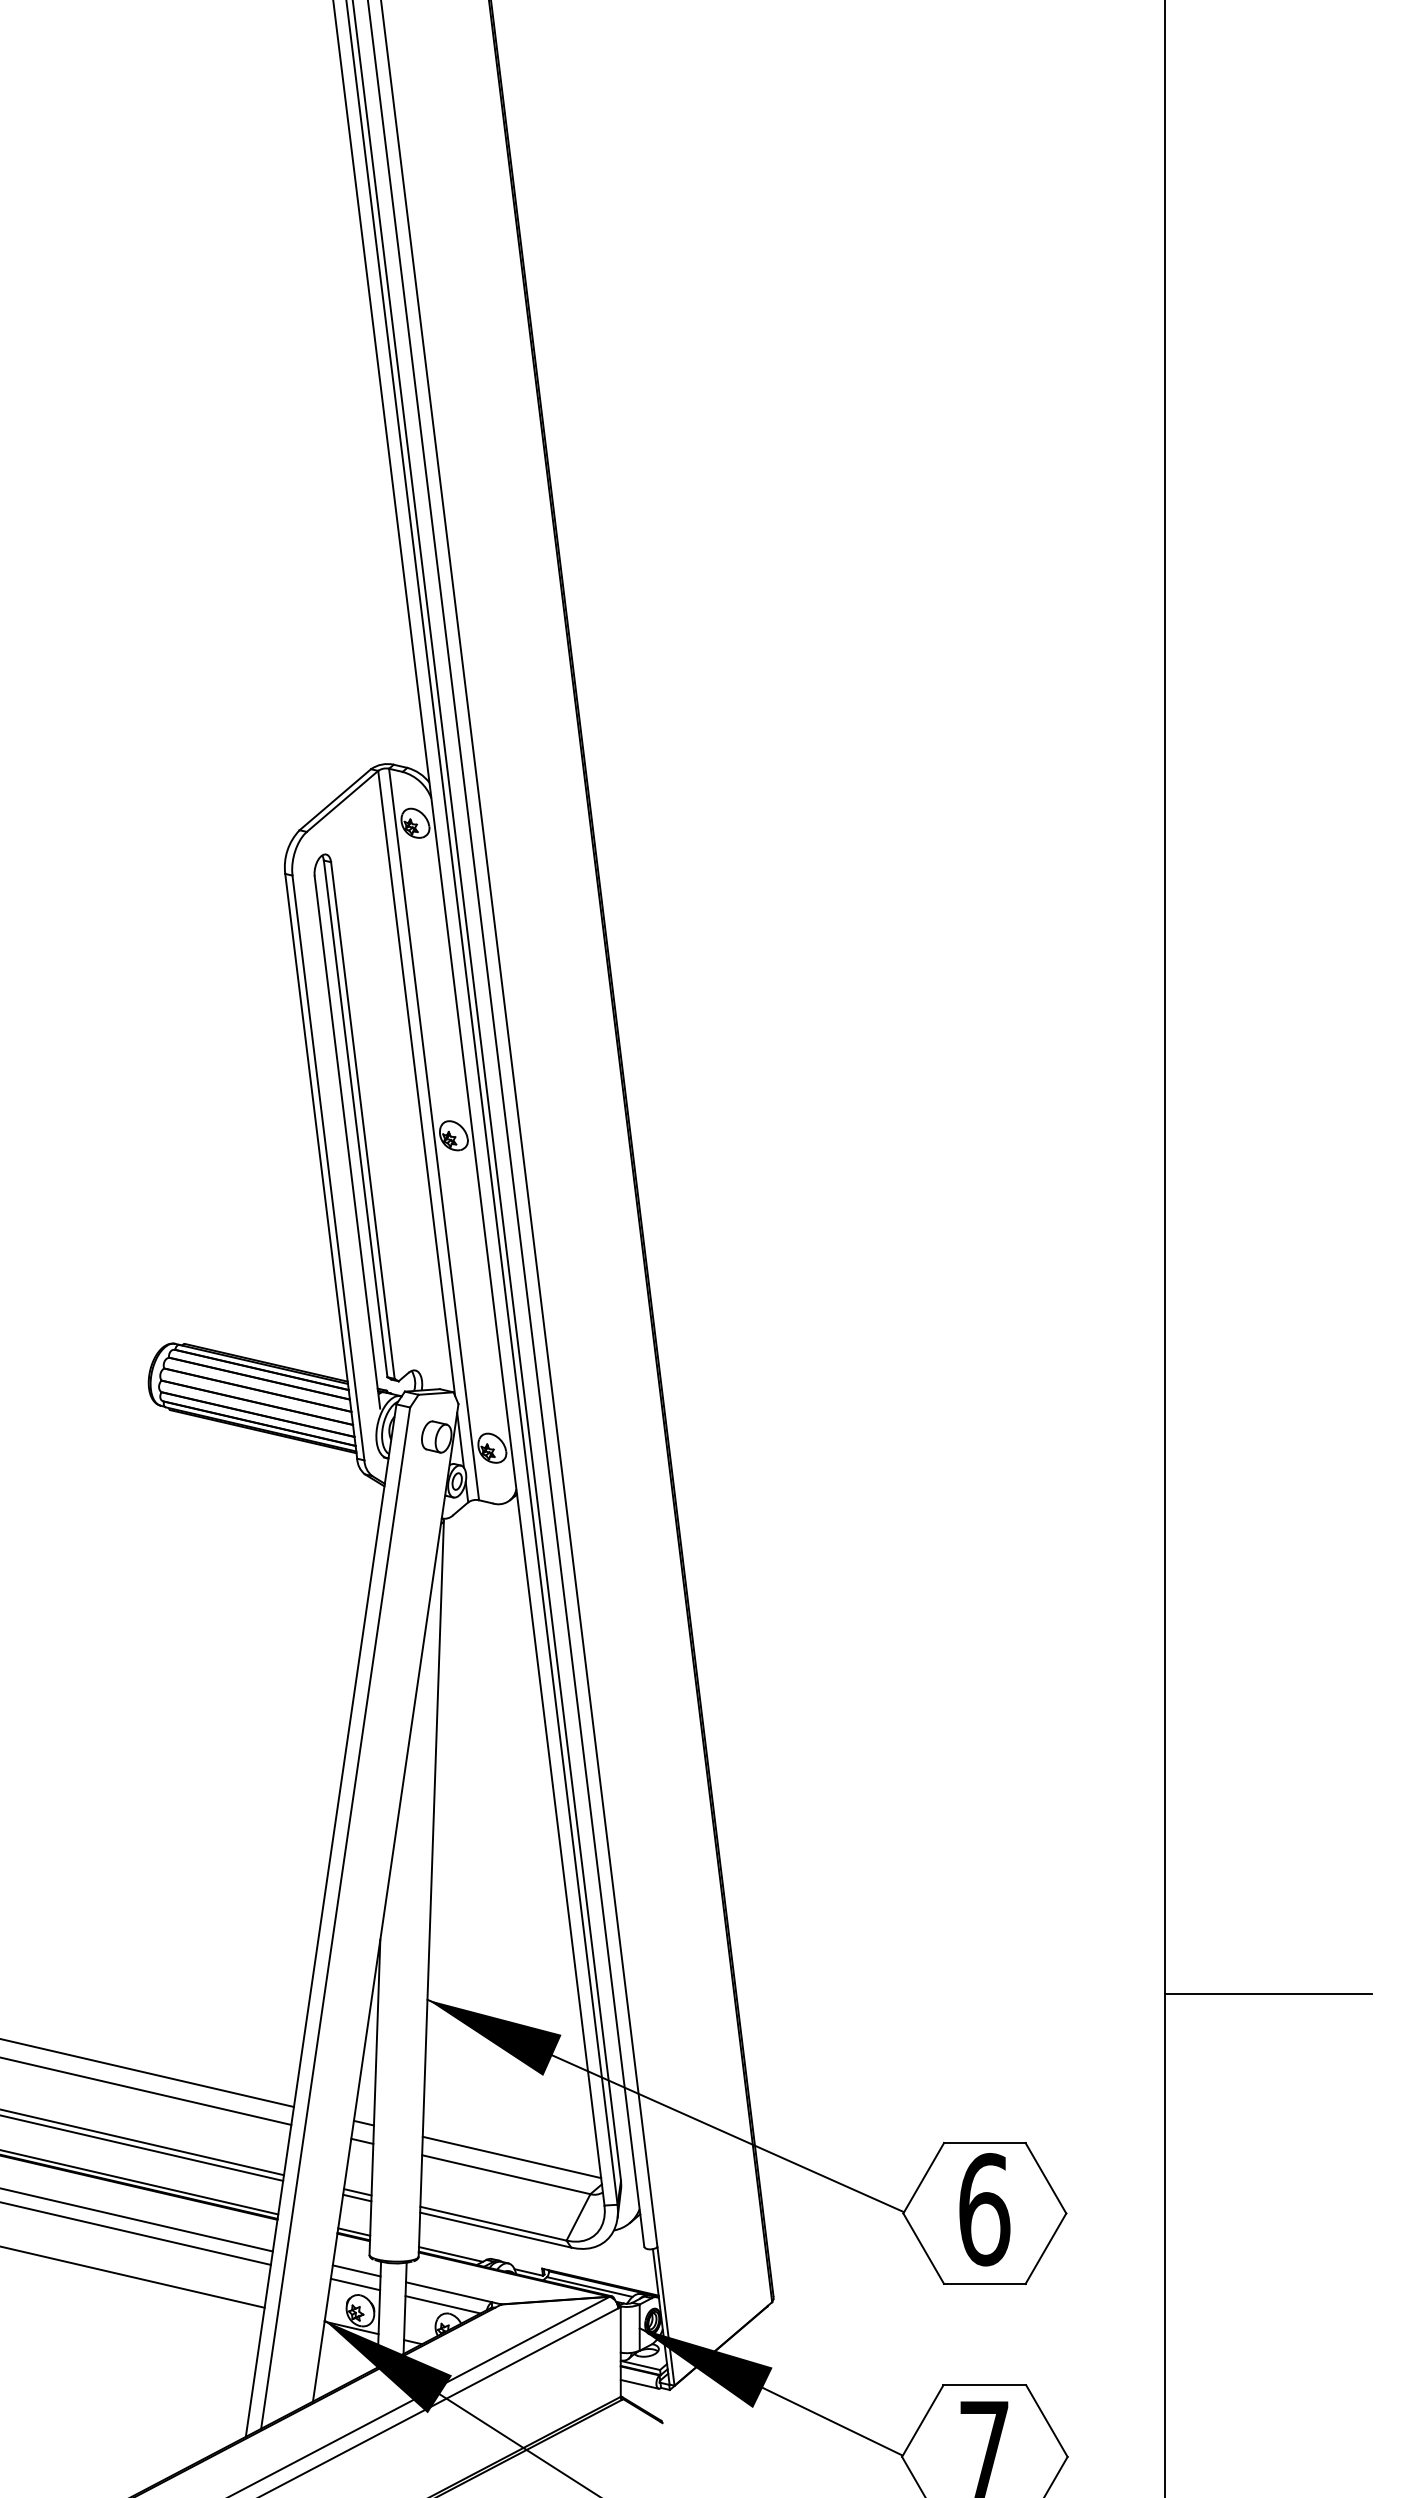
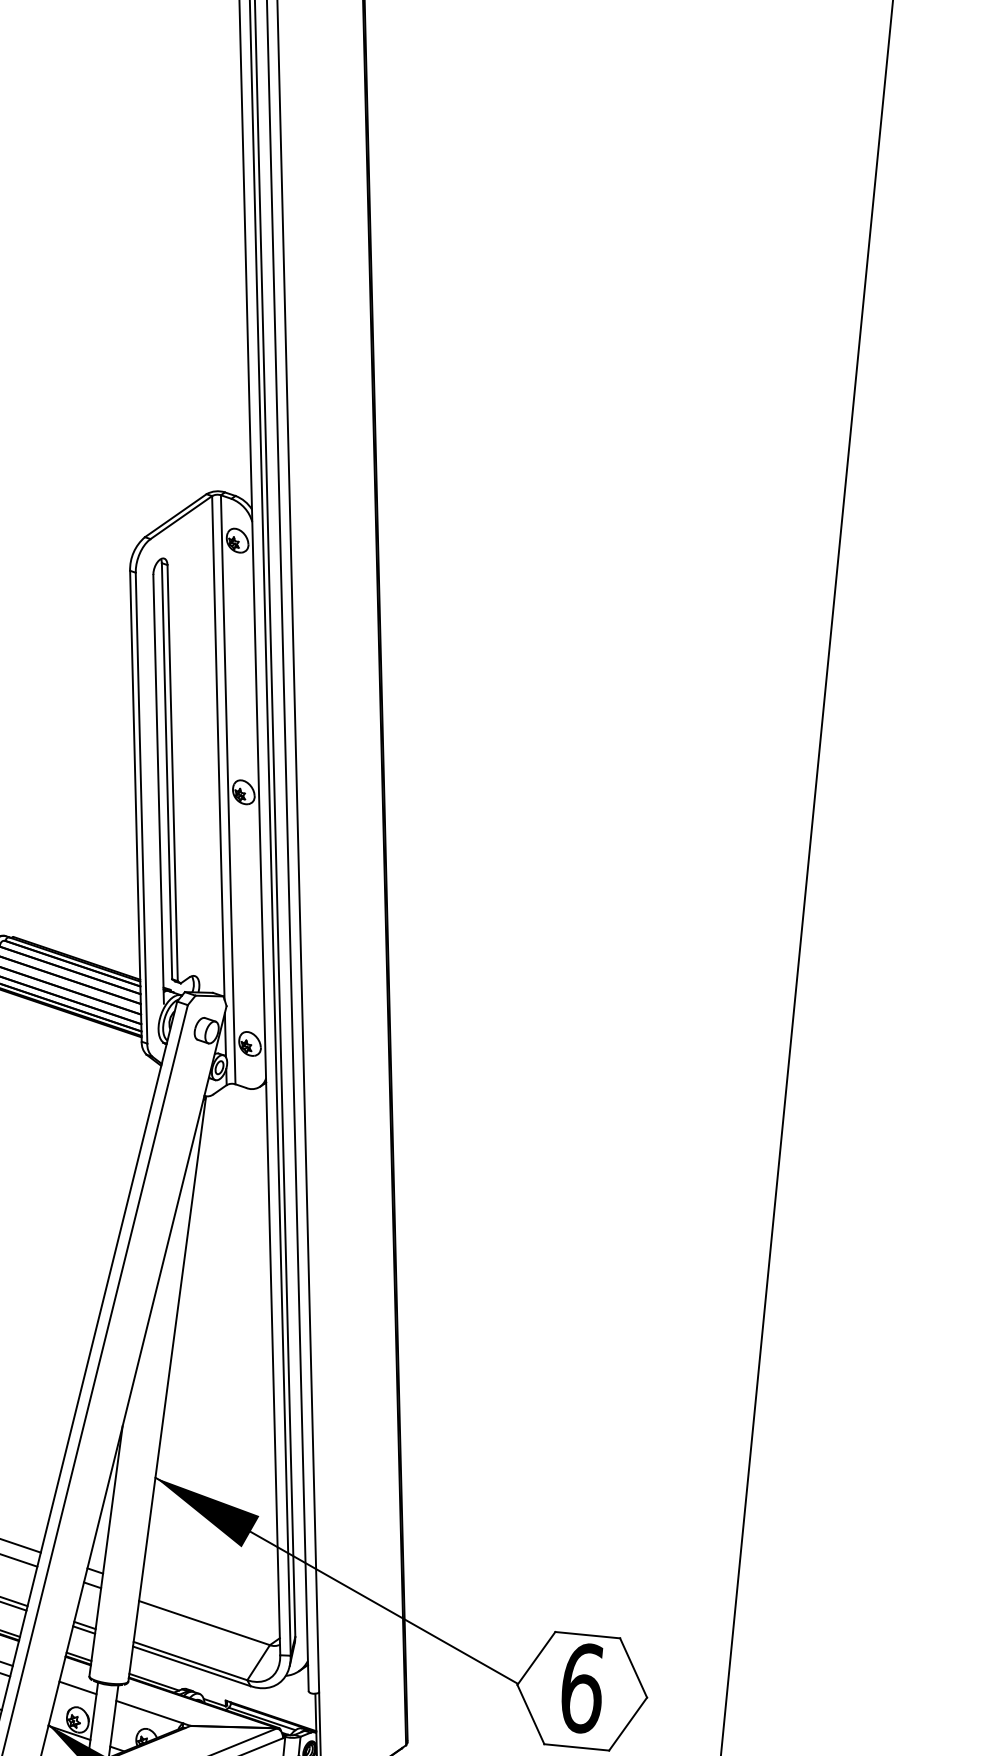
line: (1268, 1994) -> (825, 1539), removed
line: (511, 2157) -> (210, 1609), removed
line: (355, 2284) -> (75, 1698), removed
line: (442, 2304) -> (143, 1721), removed

